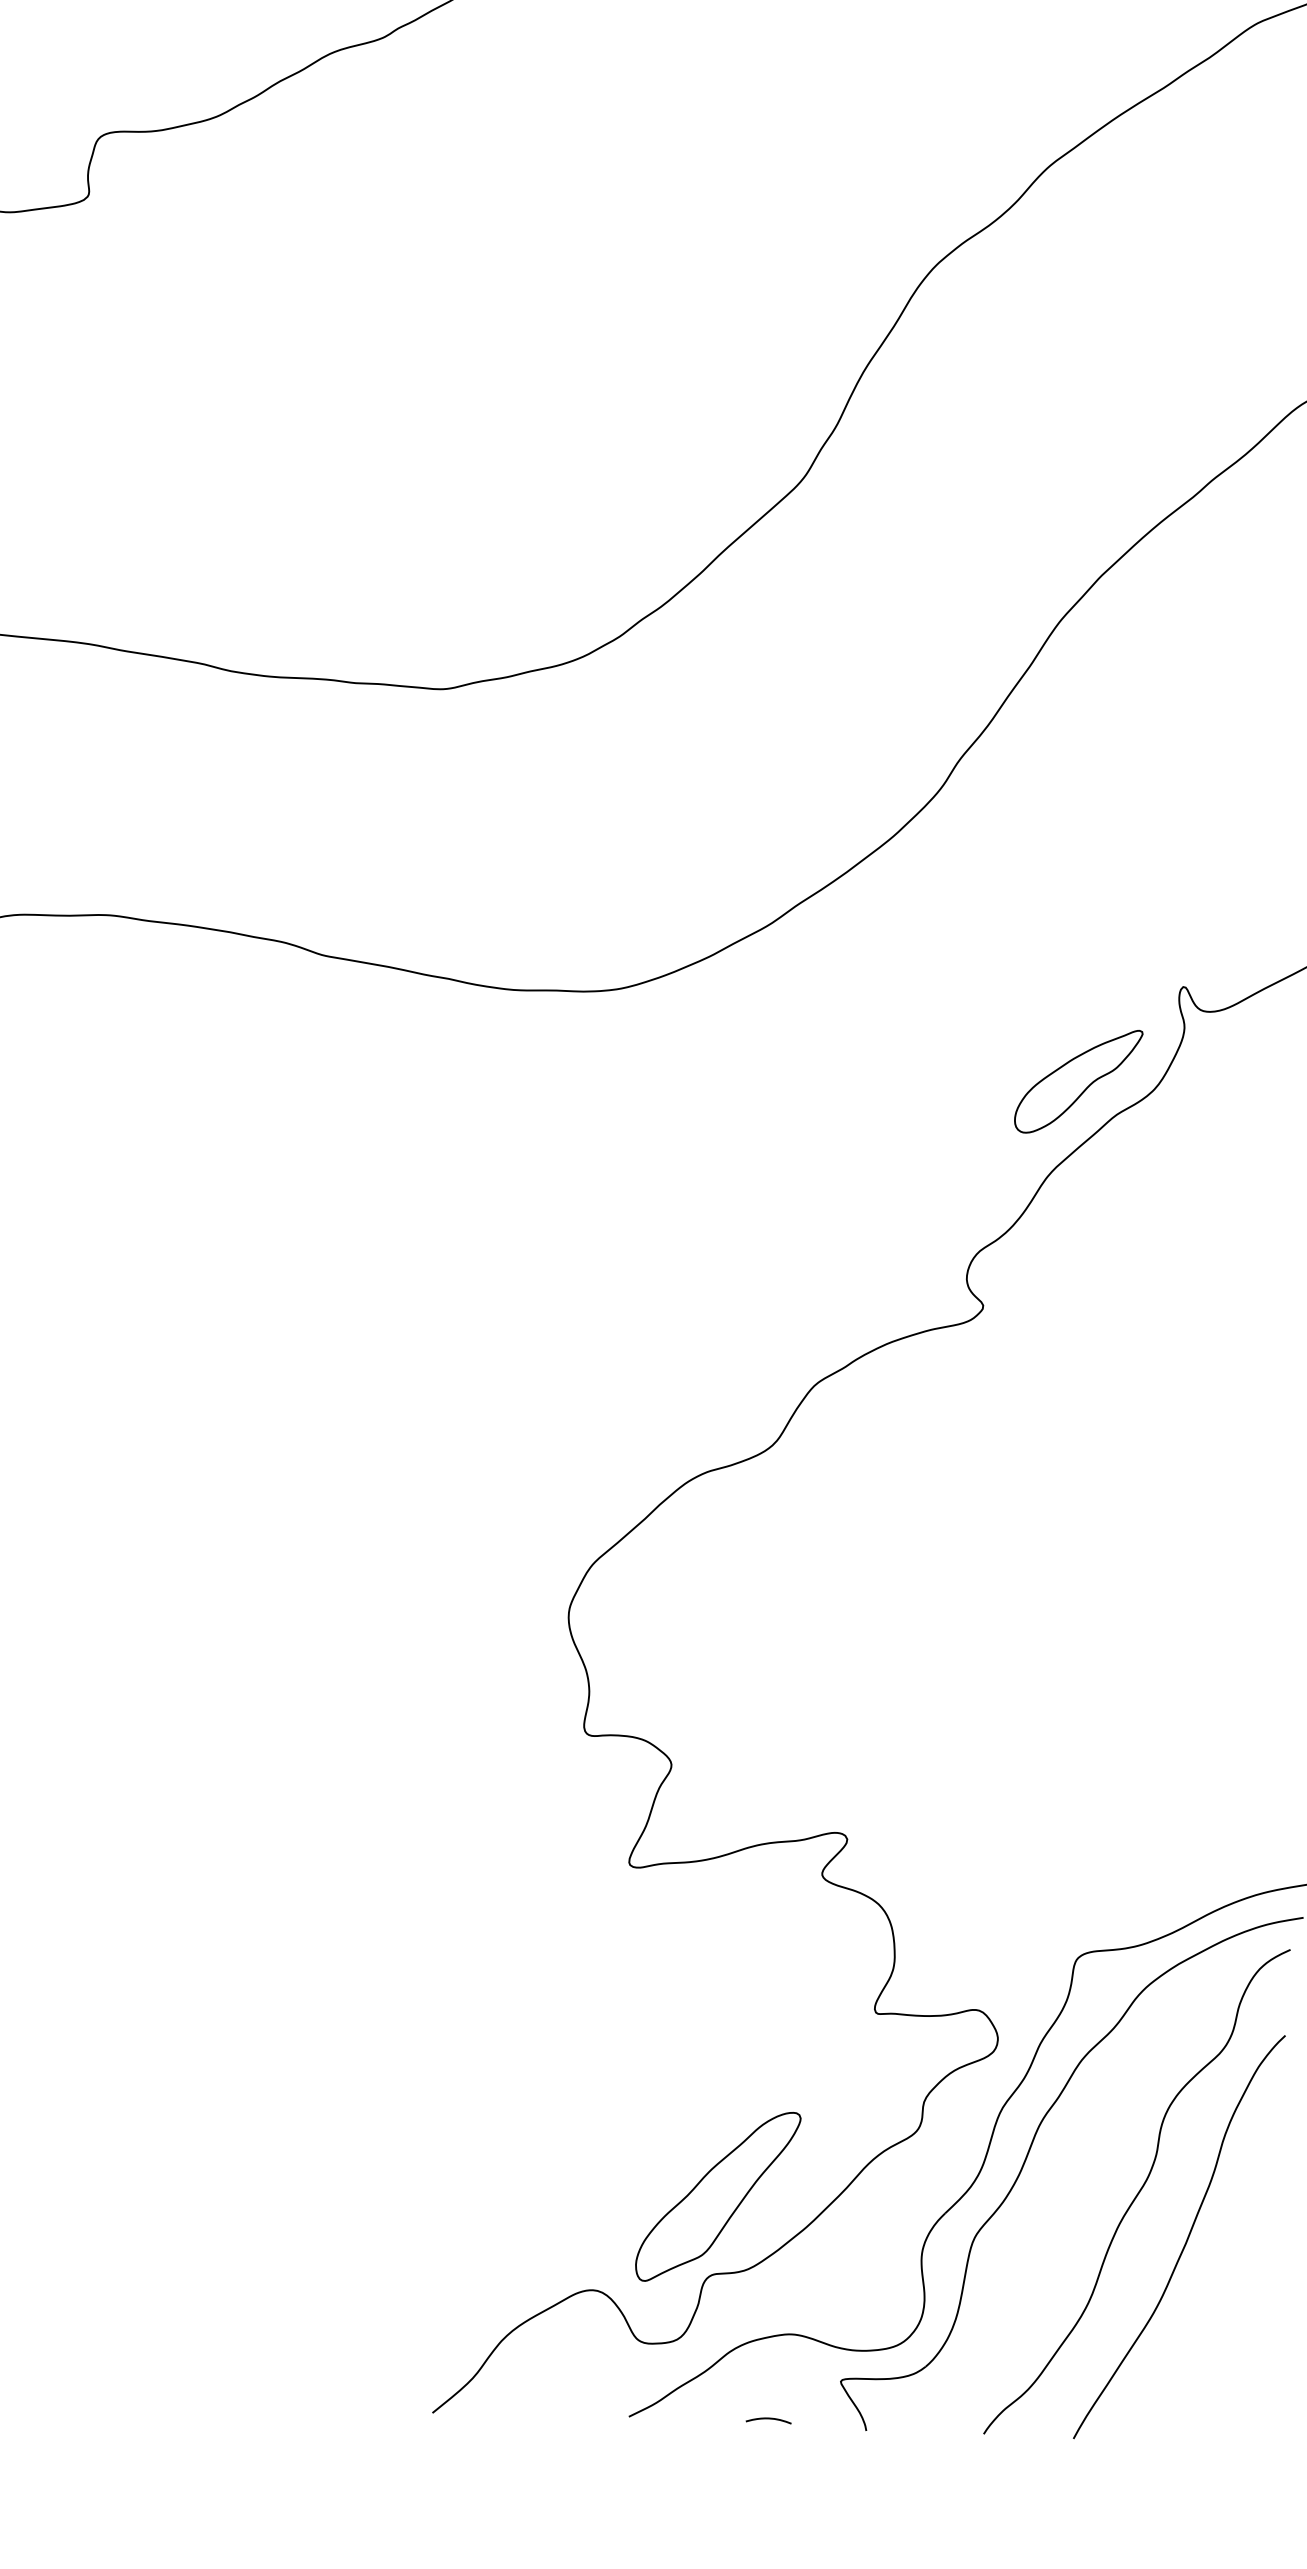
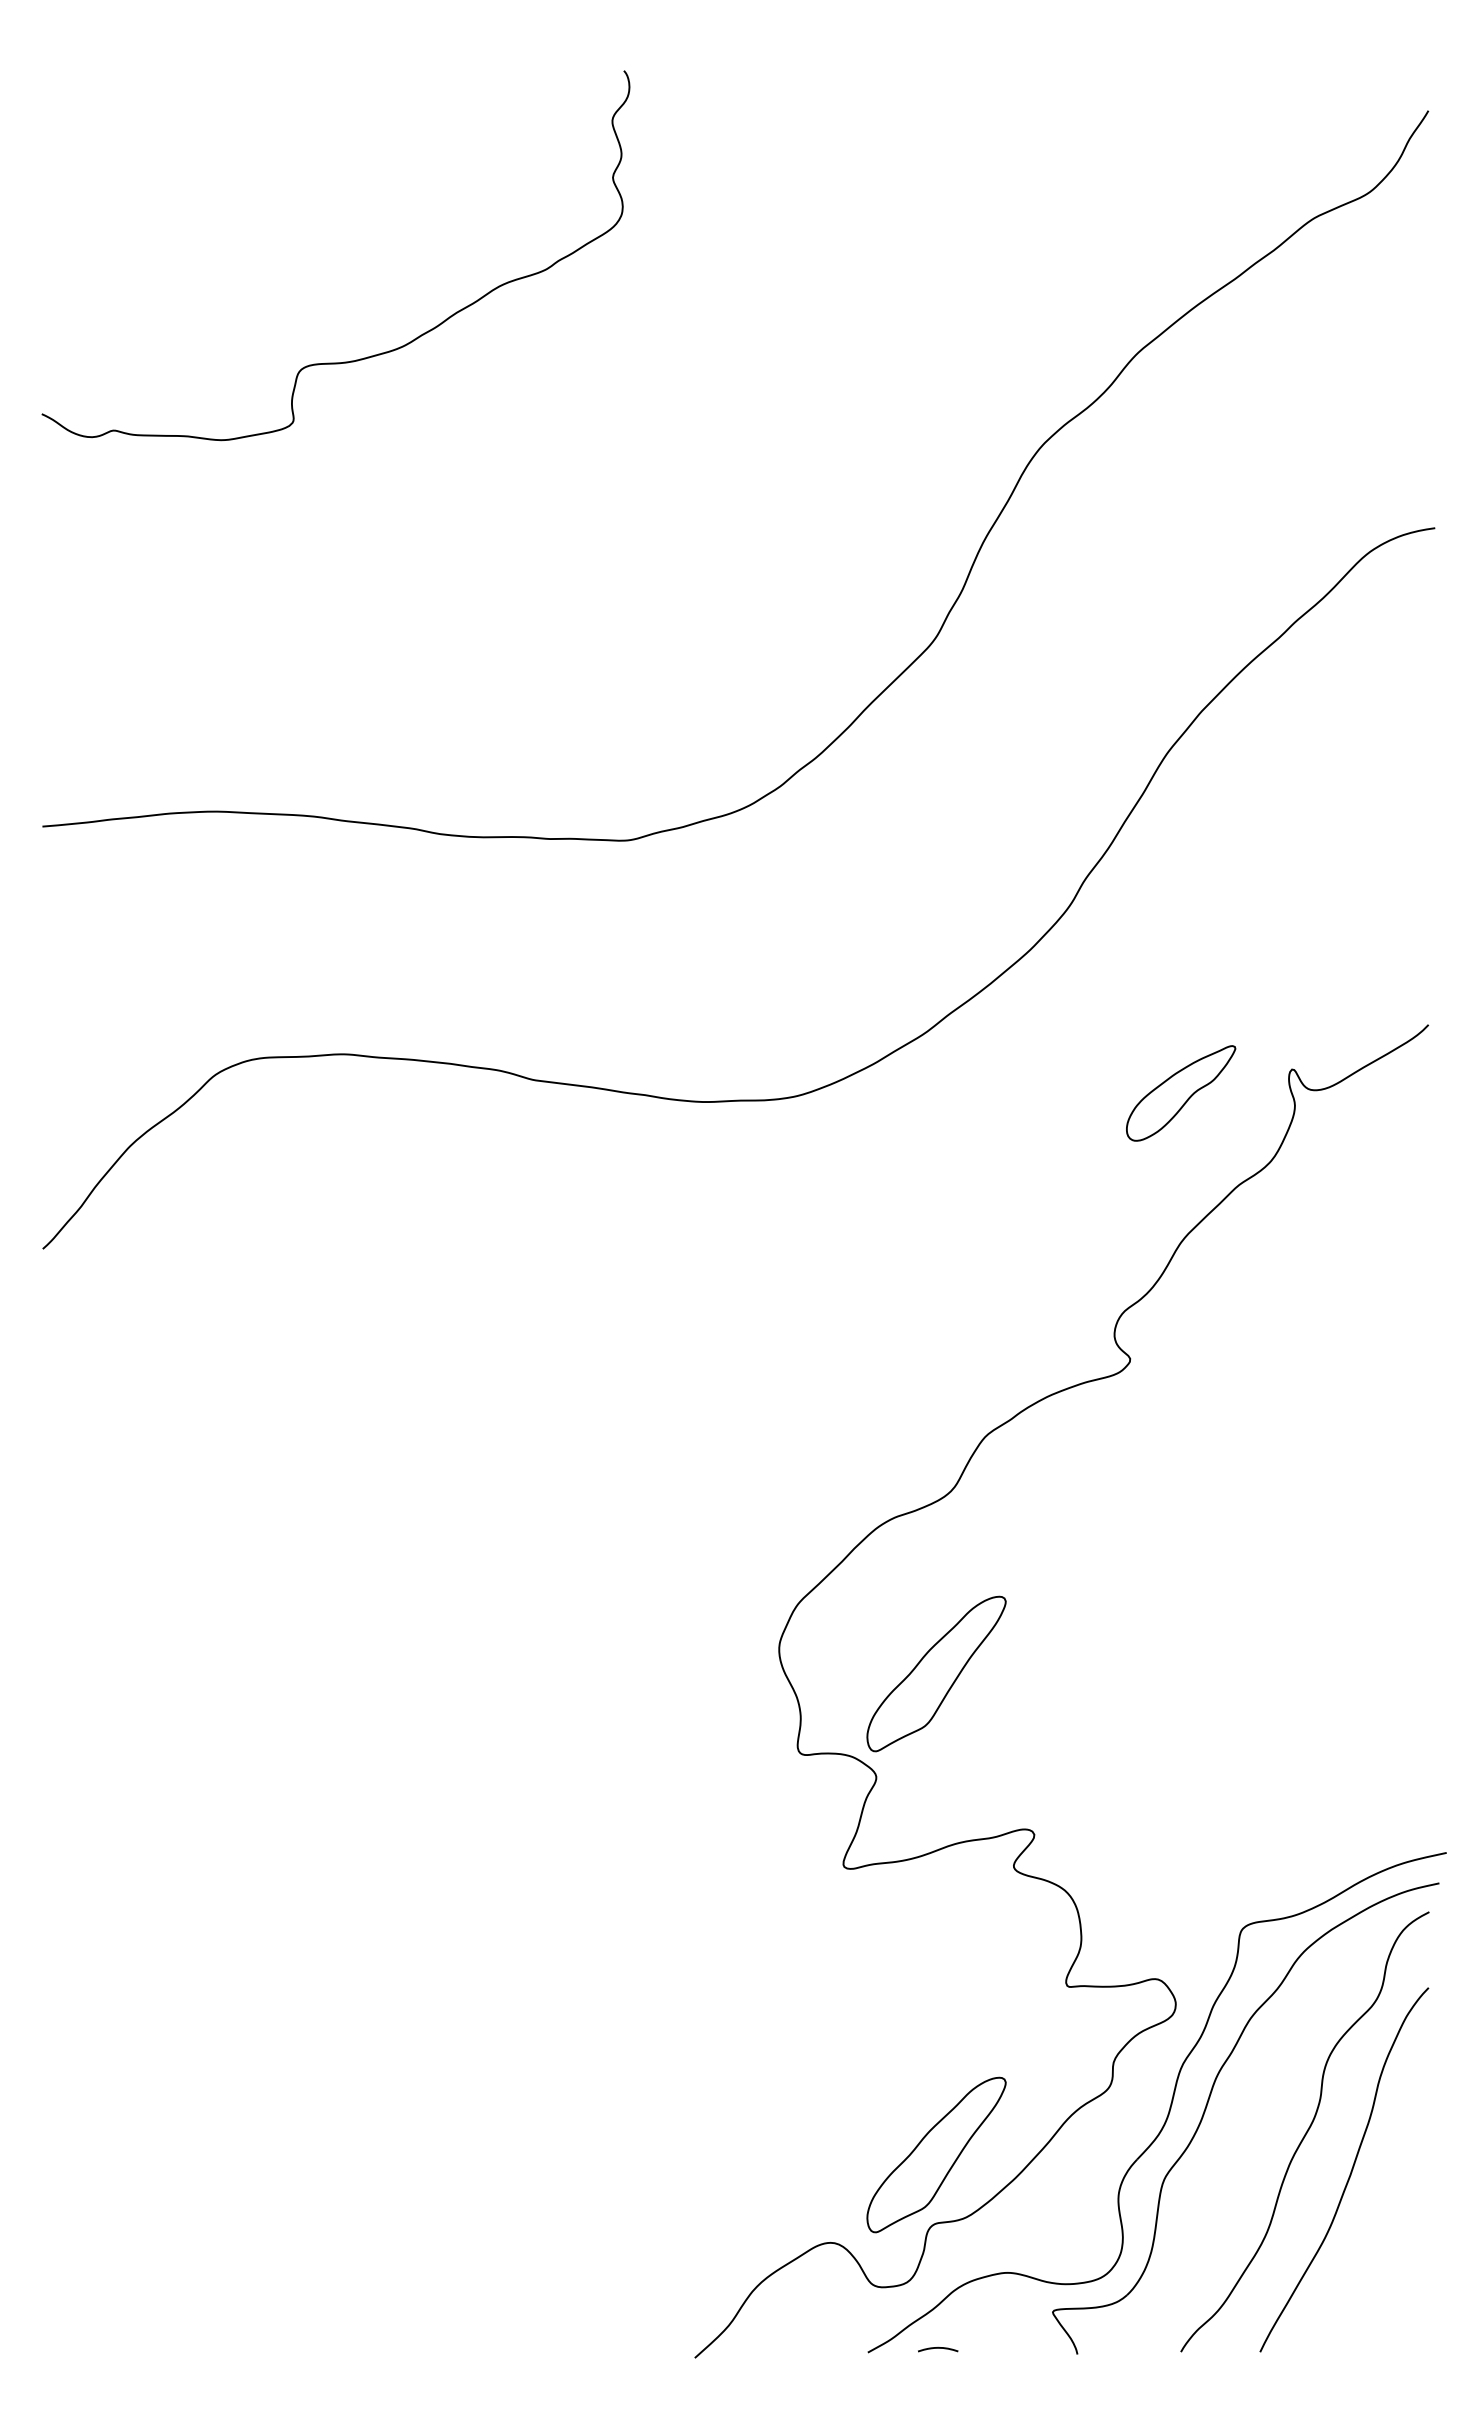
part: (1079, 1081) -> (1181, 1093), moved
part: (745, 1651) -> (936, 1673), added
curve: (769, 2419) -> (938, 2348), moved

